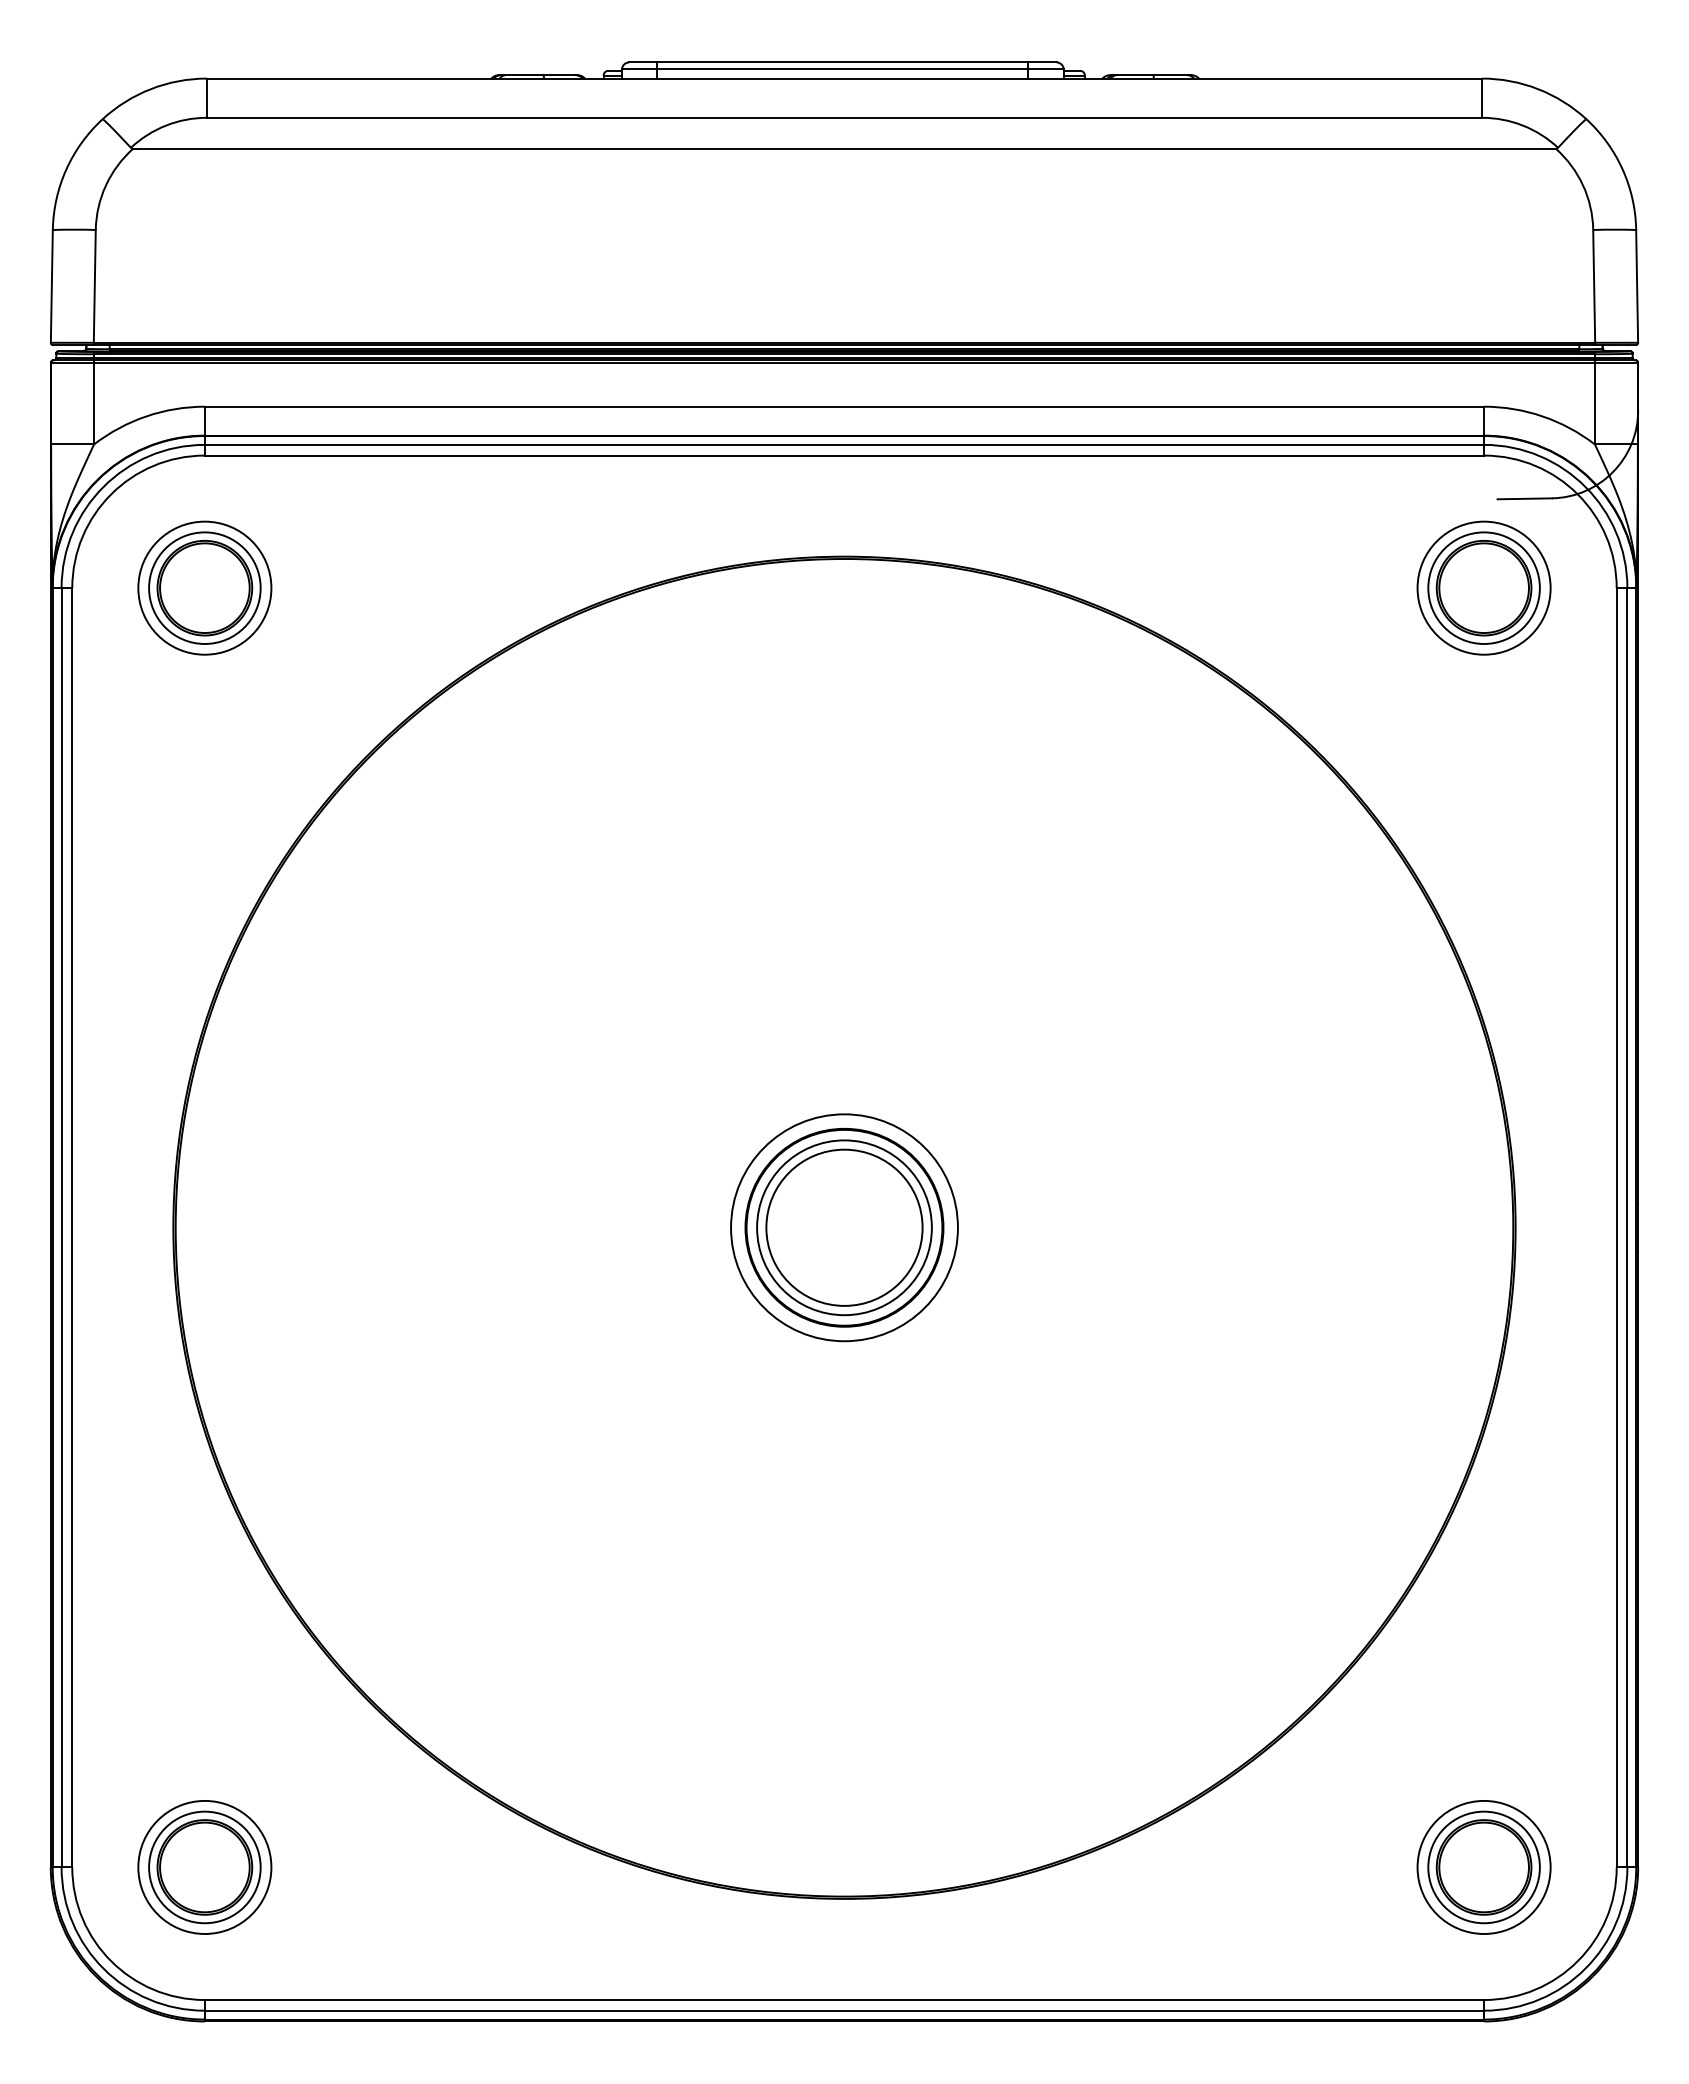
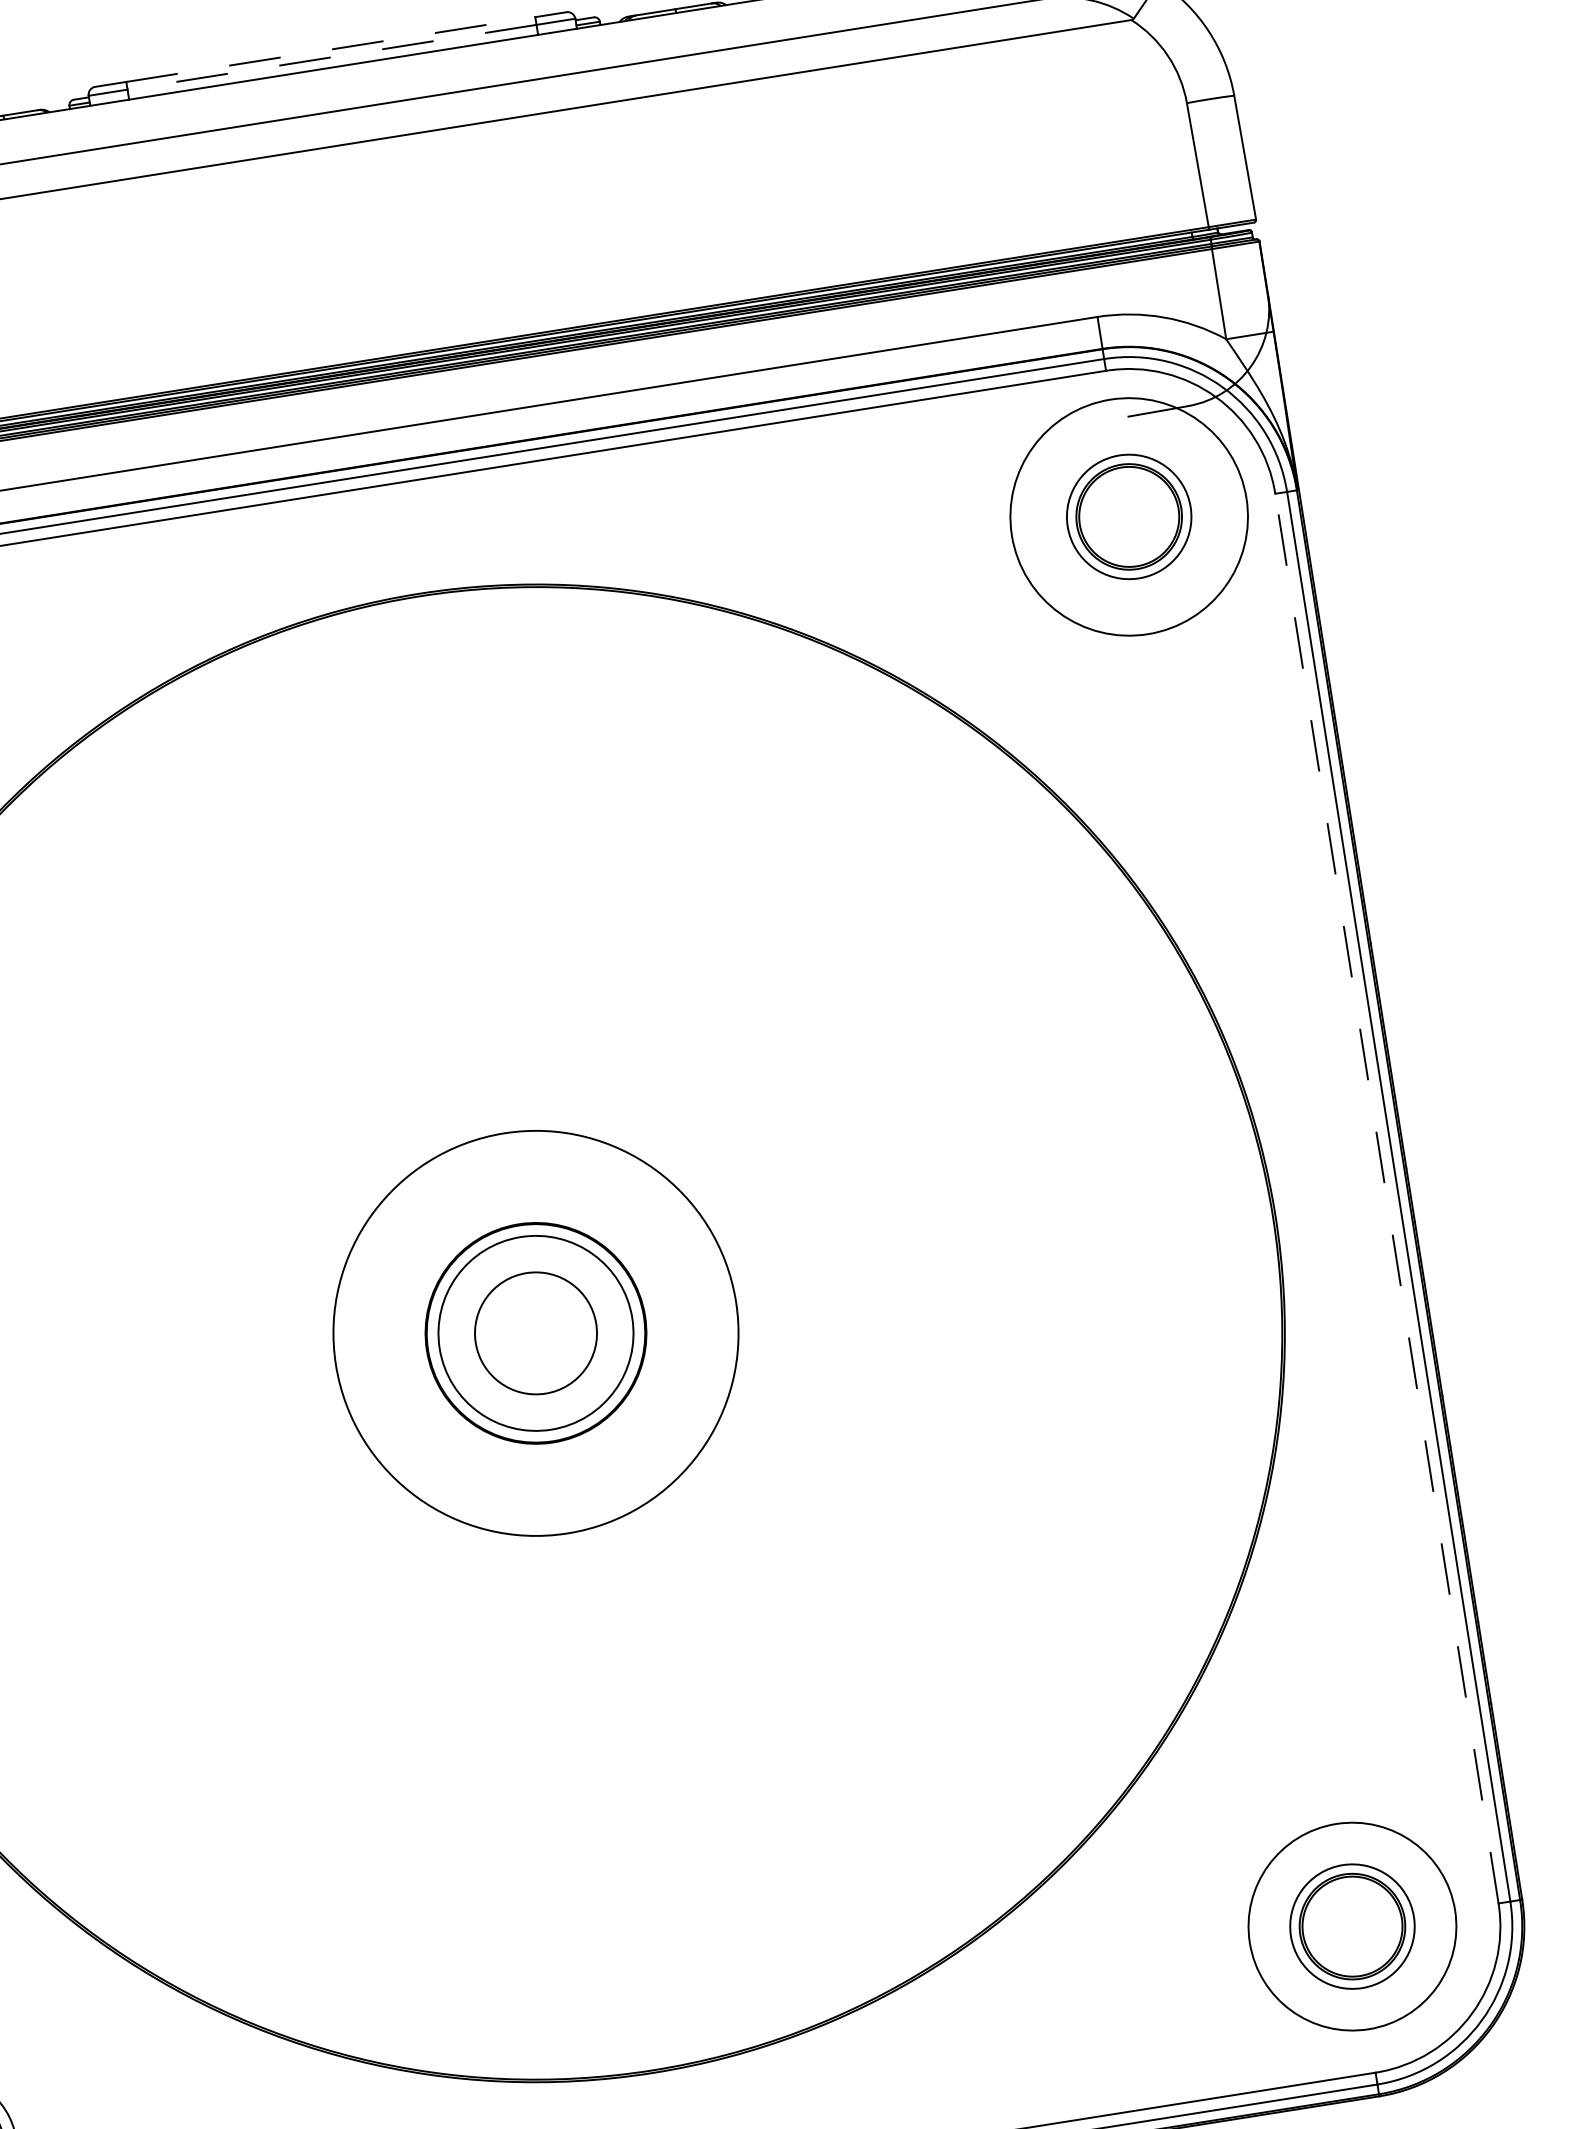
line: (842, 62) -> (330, 49), solid -> dashed
line: (842, 69) -> (331, 57), solid -> dashed
circle: (1483, 587) -> (1128, 516), size x1.6
circle: (844, 1227) -> (535, 1333), size x0.7
circle: (844, 1227) -> (535, 1333), size x1.6
line: (1616, 1227) -> (1386, 1198), solid -> dashed
circle: (1483, 1866) -> (1351, 1925), size x1.4

